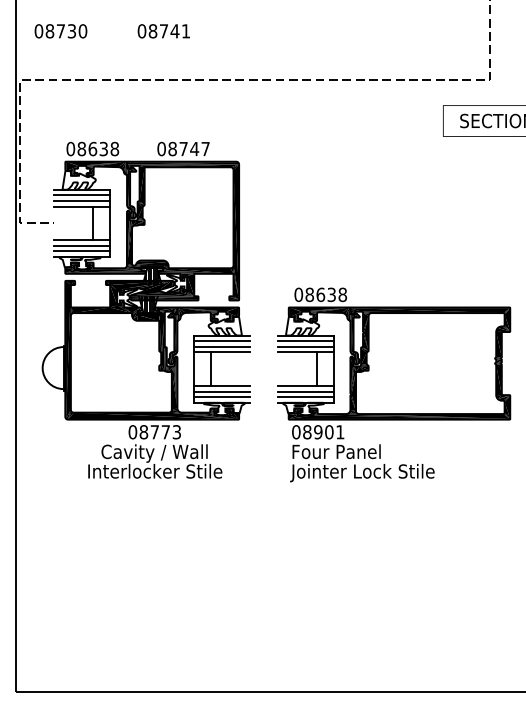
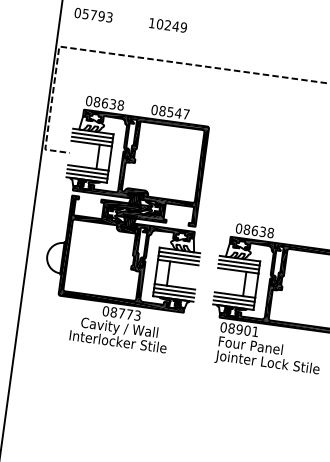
text: (66, 31) -> (97, 15), 08730 -> 05793
text: (163, 31) -> (167, 25), 08741 -> 10249
text: (183, 149) -> (170, 112), 08747 -> 08547

